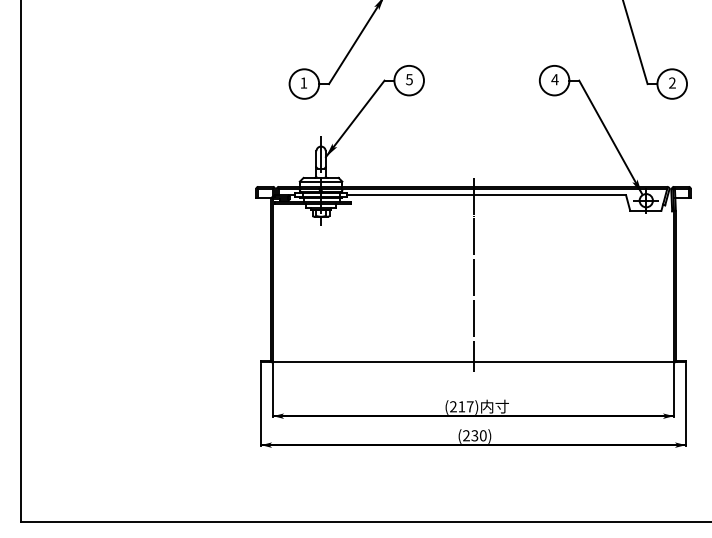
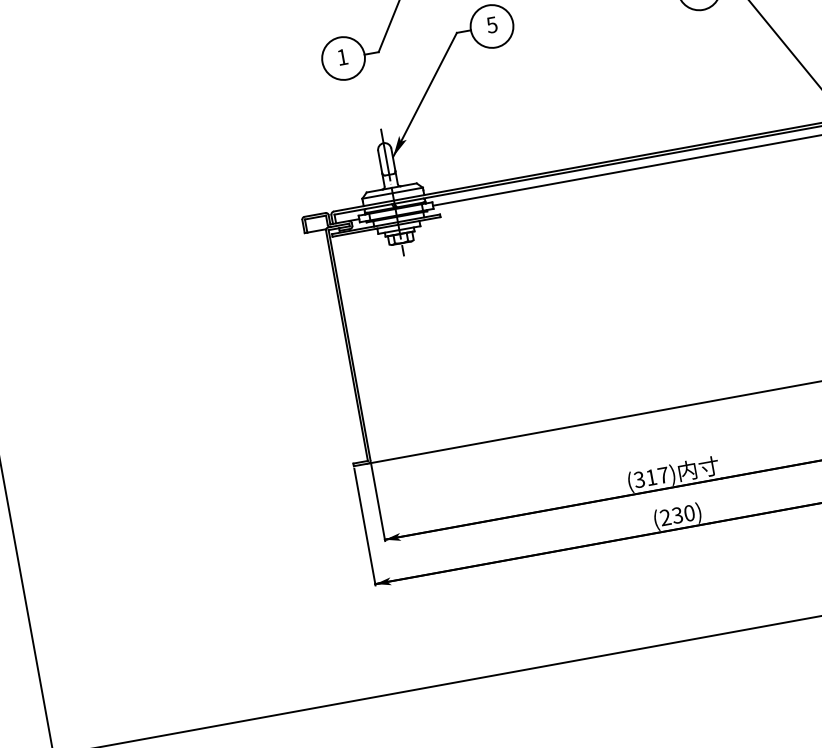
line: (473, 274) -> (633, 286), removed
text: (453, 407) -> (639, 480), (217) -> (317)

